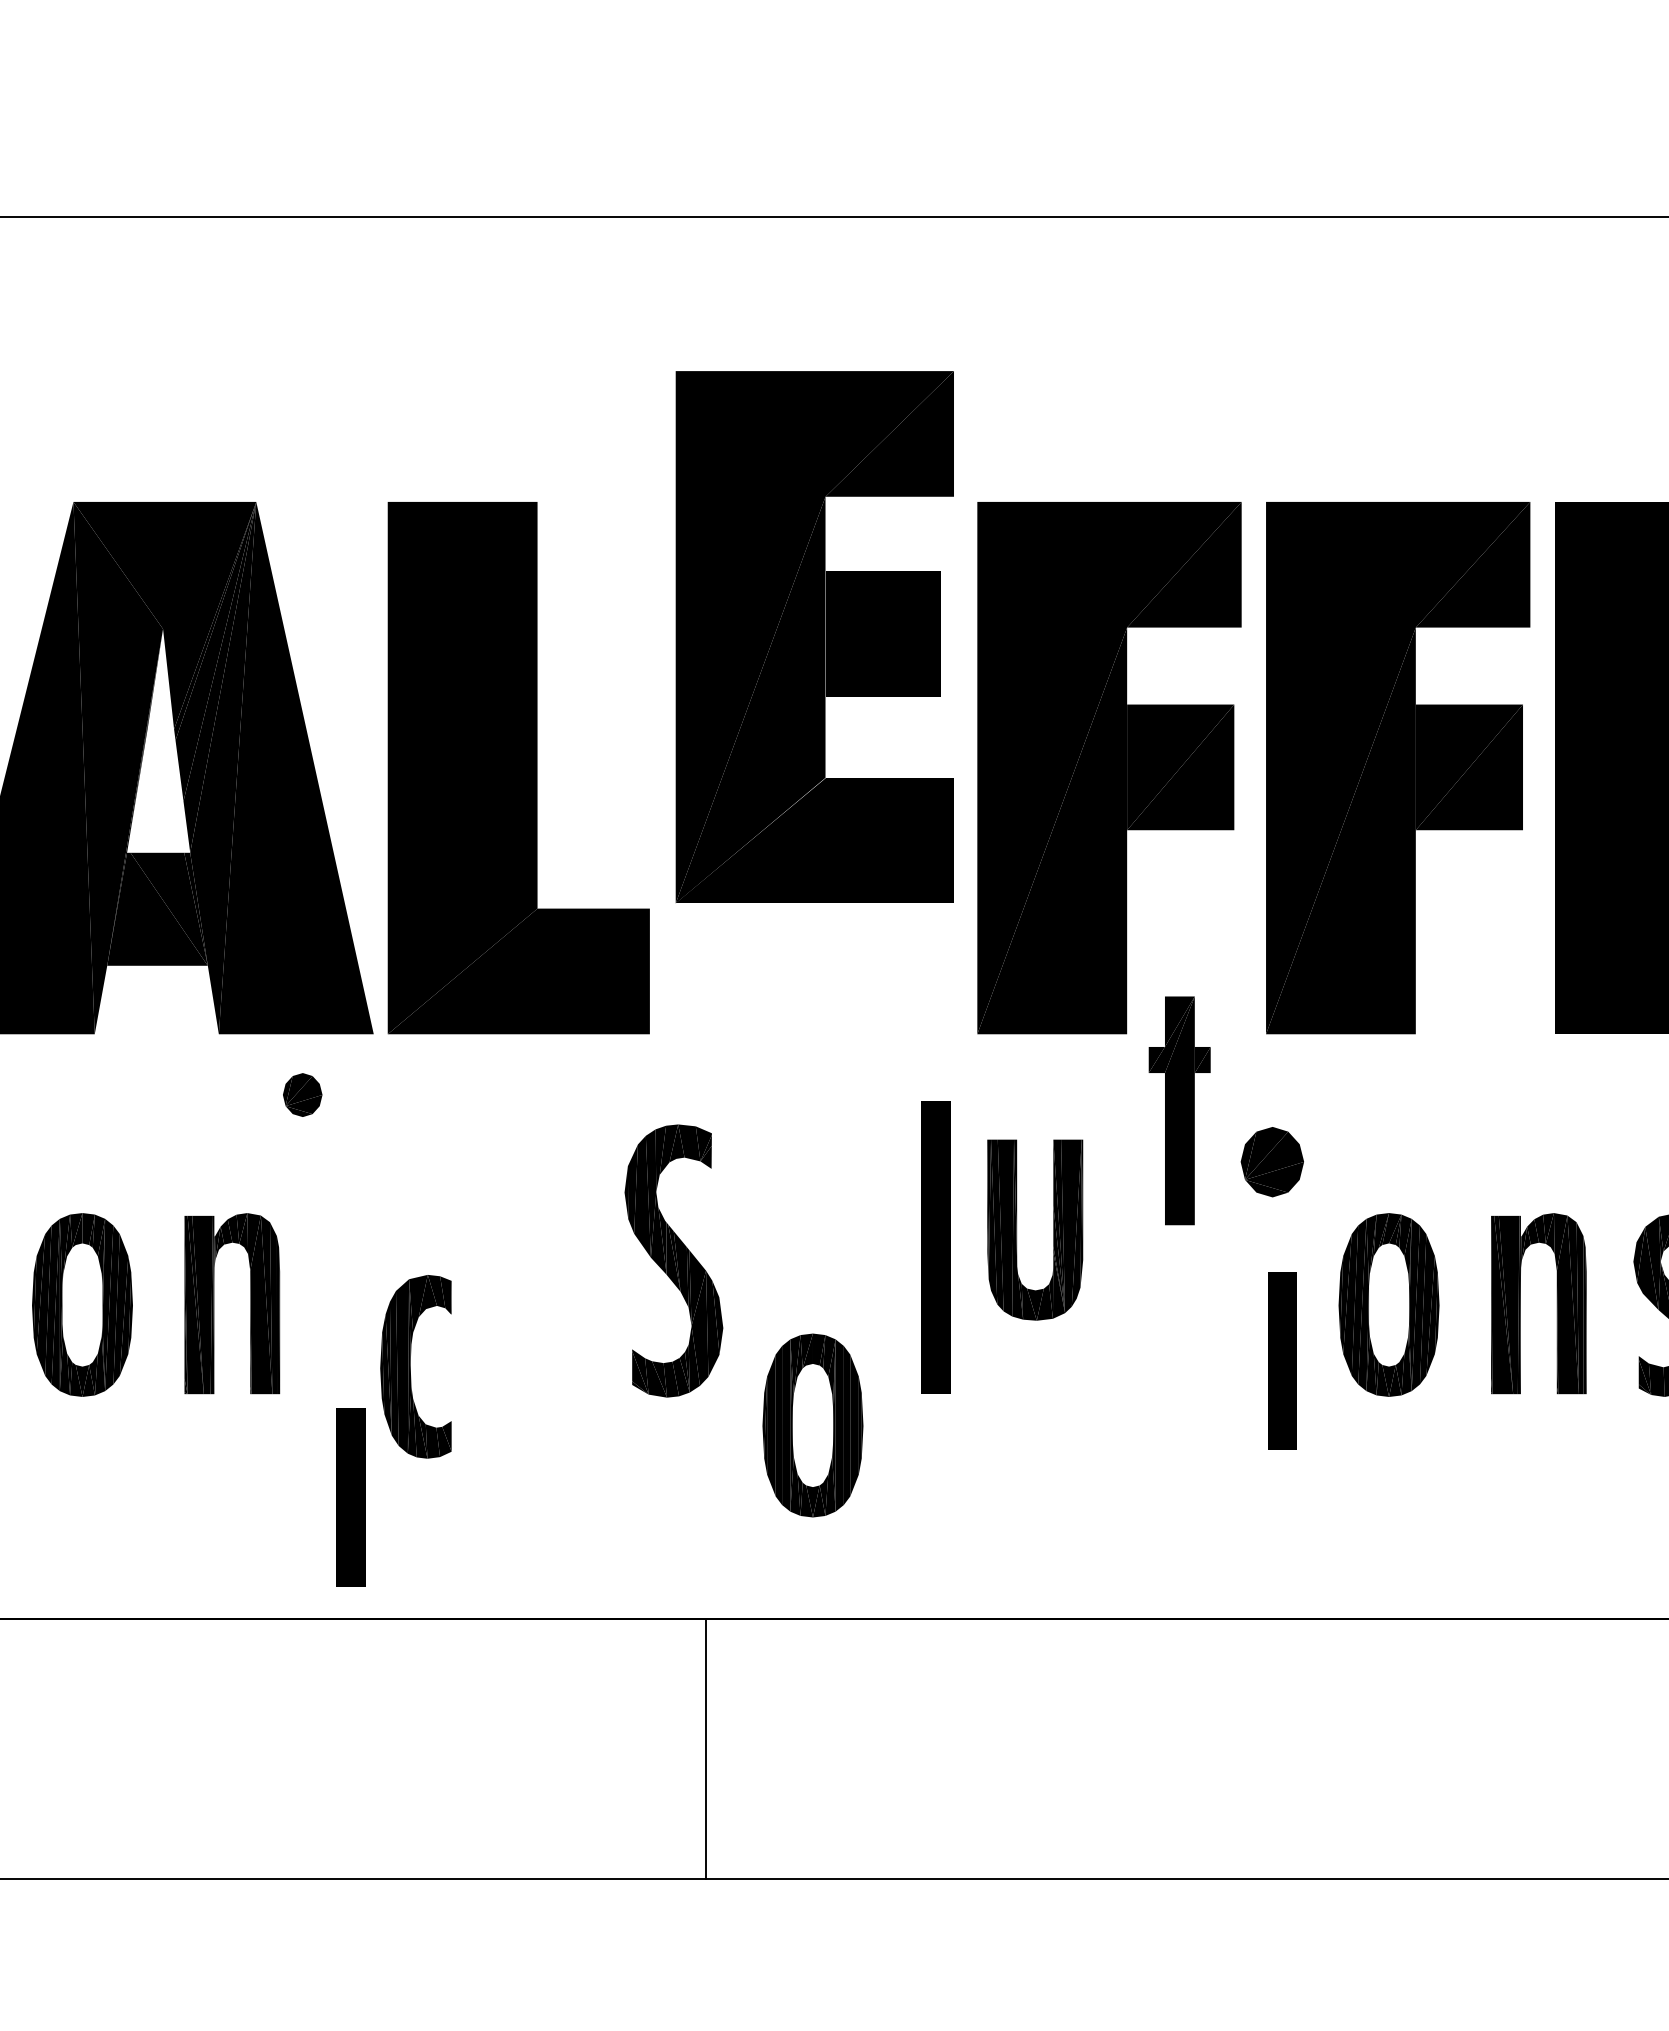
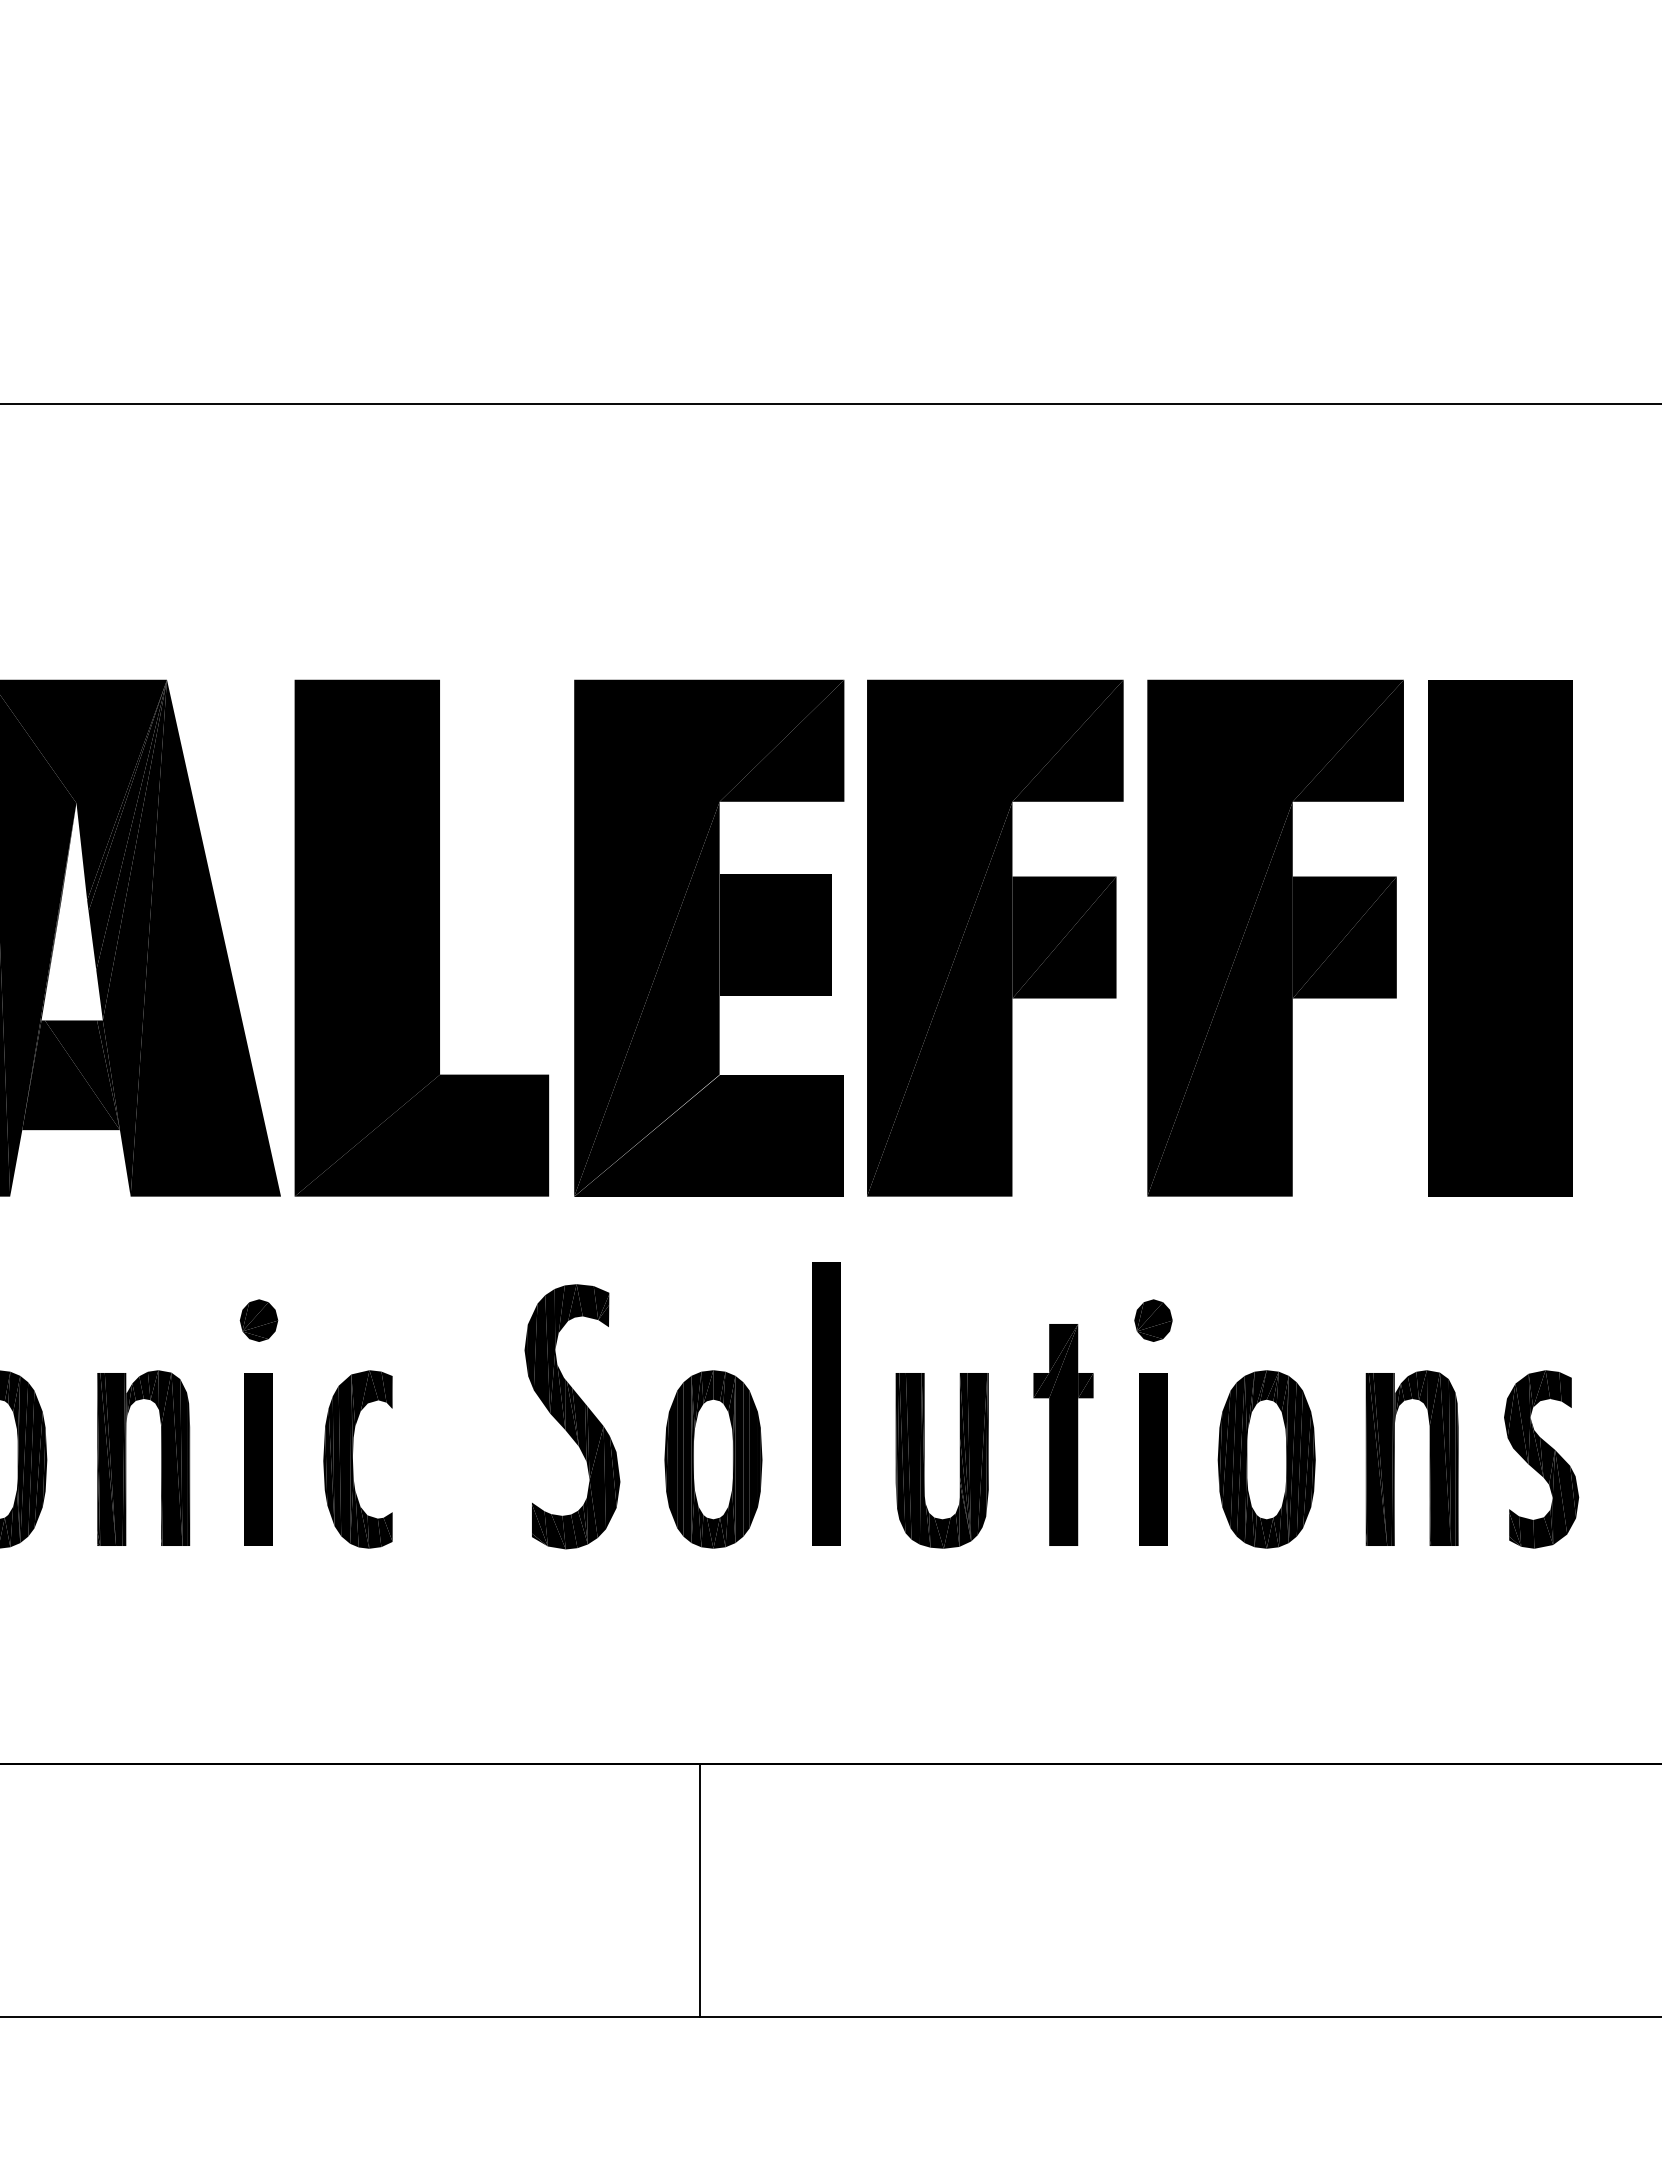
part: (815, 636) -> (709, 937), moved
part: (302, 1094) -> (258, 1320), moved
part: (1179, 1110) -> (1063, 1434), moved
part: (1272, 1161) -> (1153, 1320), size x0.62
part: (1016, 1229) -> (924, 1460), moved
part: (1282, 1360) -> (1153, 1459), moved
part: (415, 1366) -> (357, 1459), moved
part: (813, 1425) -> (713, 1459), moved
part: (350, 1497) -> (258, 1459), moved
line: (705, 1748) -> (699, 1890), moved

